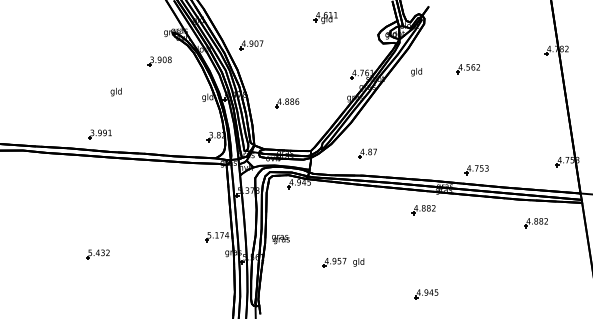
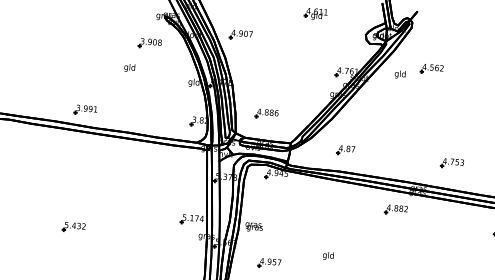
part: (467, 69) -> (431, 69), moved
text: (115, 92) -> (128, 68), moved
part: (287, 103) -> (266, 114), moved
part: (476, 170) -> (451, 163), moved
part: (334, 262) -> (269, 263), moved

